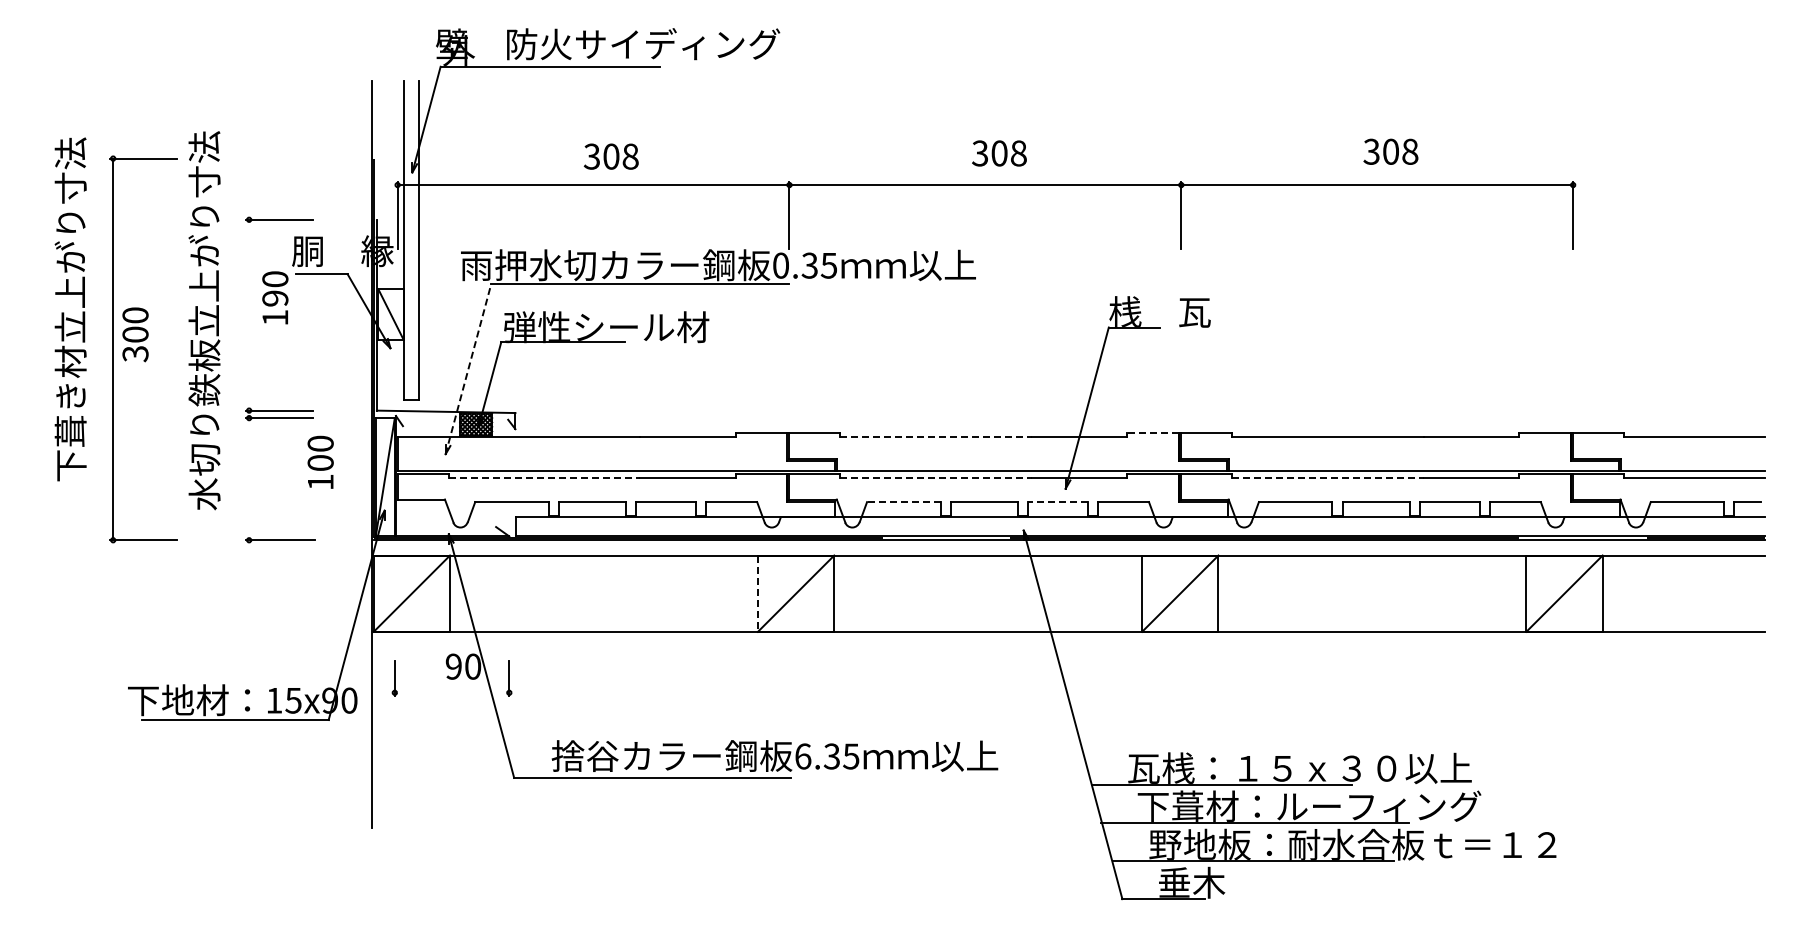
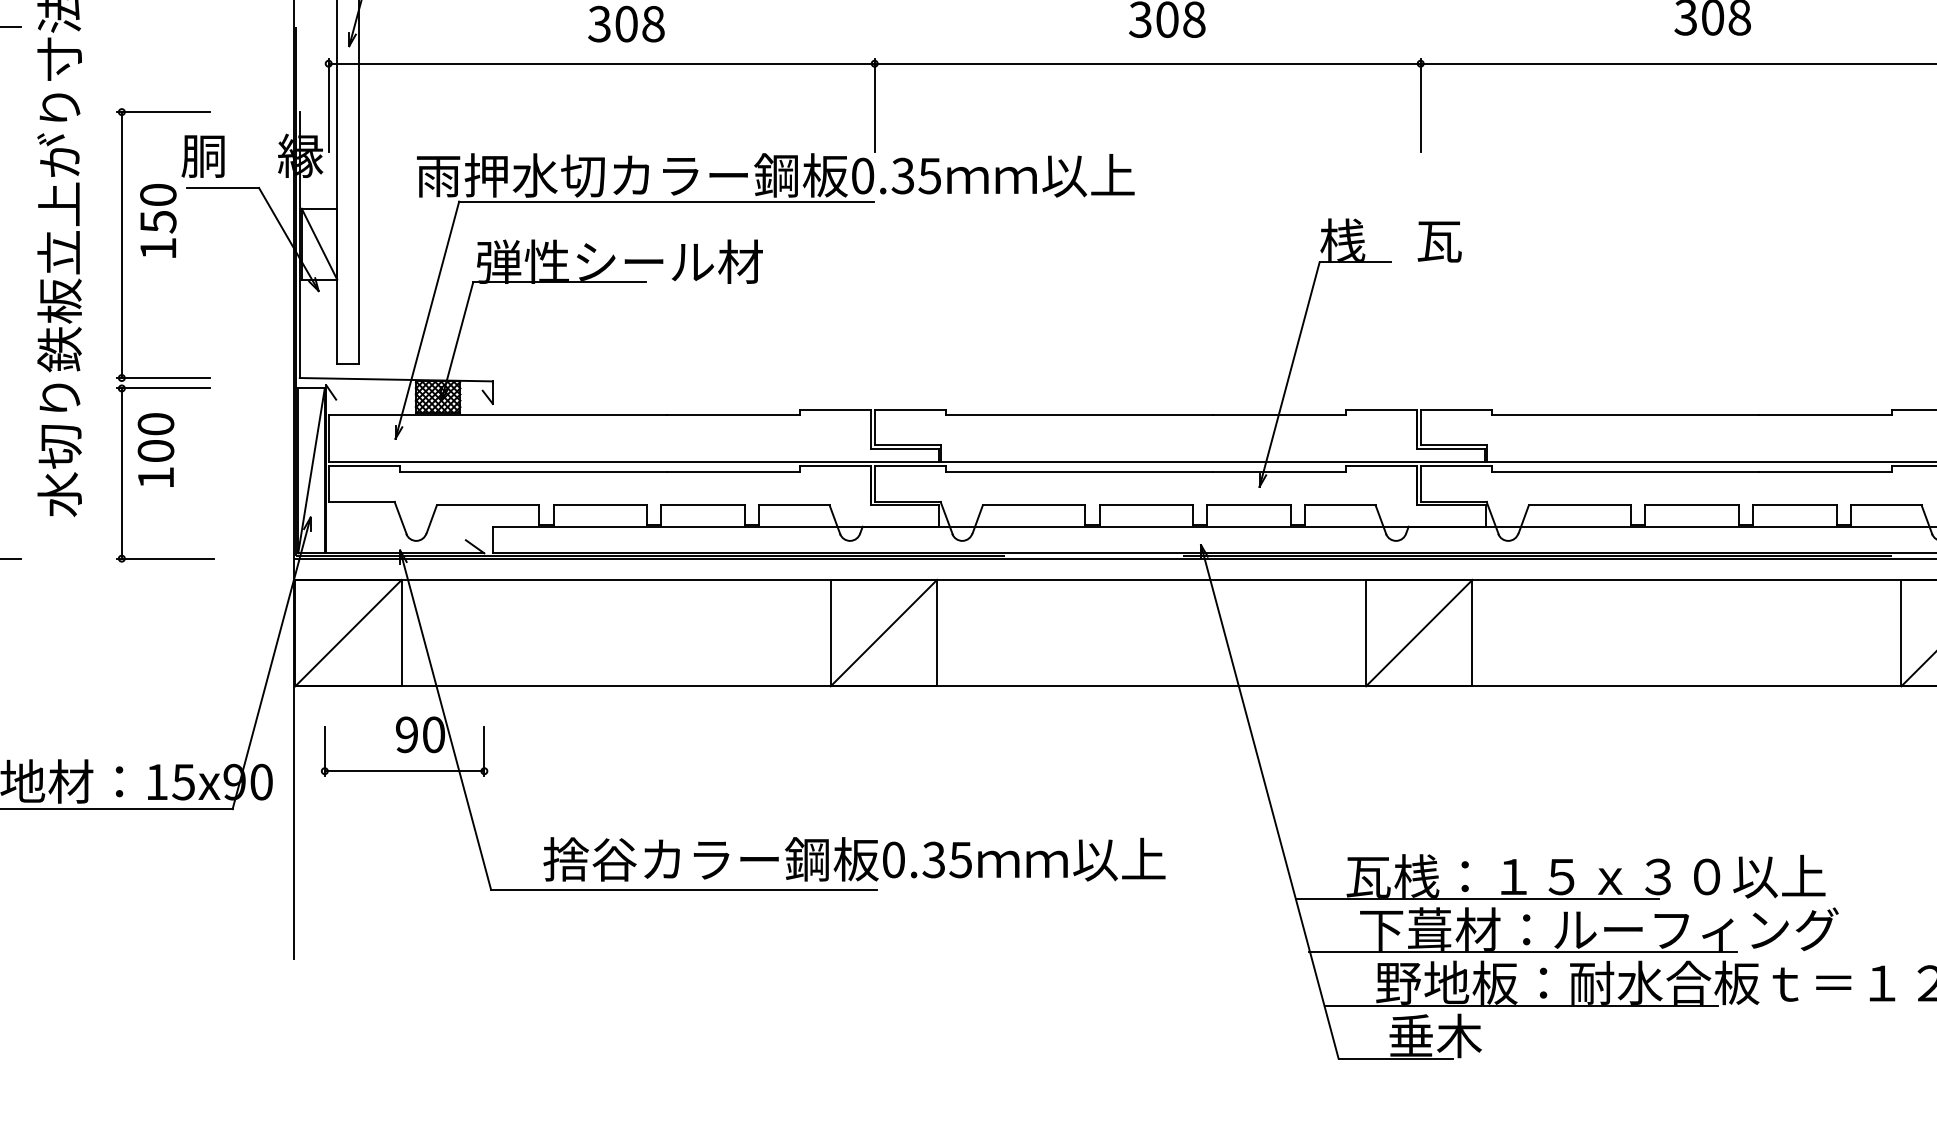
text: (275, 298) -> (158, 221), 190 -> 150
line: (249, 314) -> (122, 244), added
line: (468, 368) -> (427, 319), dashed -> solid
line: (1153, 433) -> (1381, 409), dashed -> solid
line: (936, 437) -> (1079, 415), dashed -> solid
text: (320, 461) -> (155, 448), moved
line: (544, 477) -> (533, 471), dashed -> solid
line: (936, 477) -> (1079, 471), dashed -> solid
line: (1328, 477) -> (1625, 471), dashed -> solid
line: (249, 479) -> (122, 473), added
line: (903, 502) -> (1033, 506), dashed -> solid
line: (1058, 502) -> (1249, 506), dashed -> solid
line: (757, 594) -> (830, 634), dashed -> solid
line: (451, 692) -> (403, 770), added
text: (803, 756) -> (894, 859), 6.35 -> 0.35

